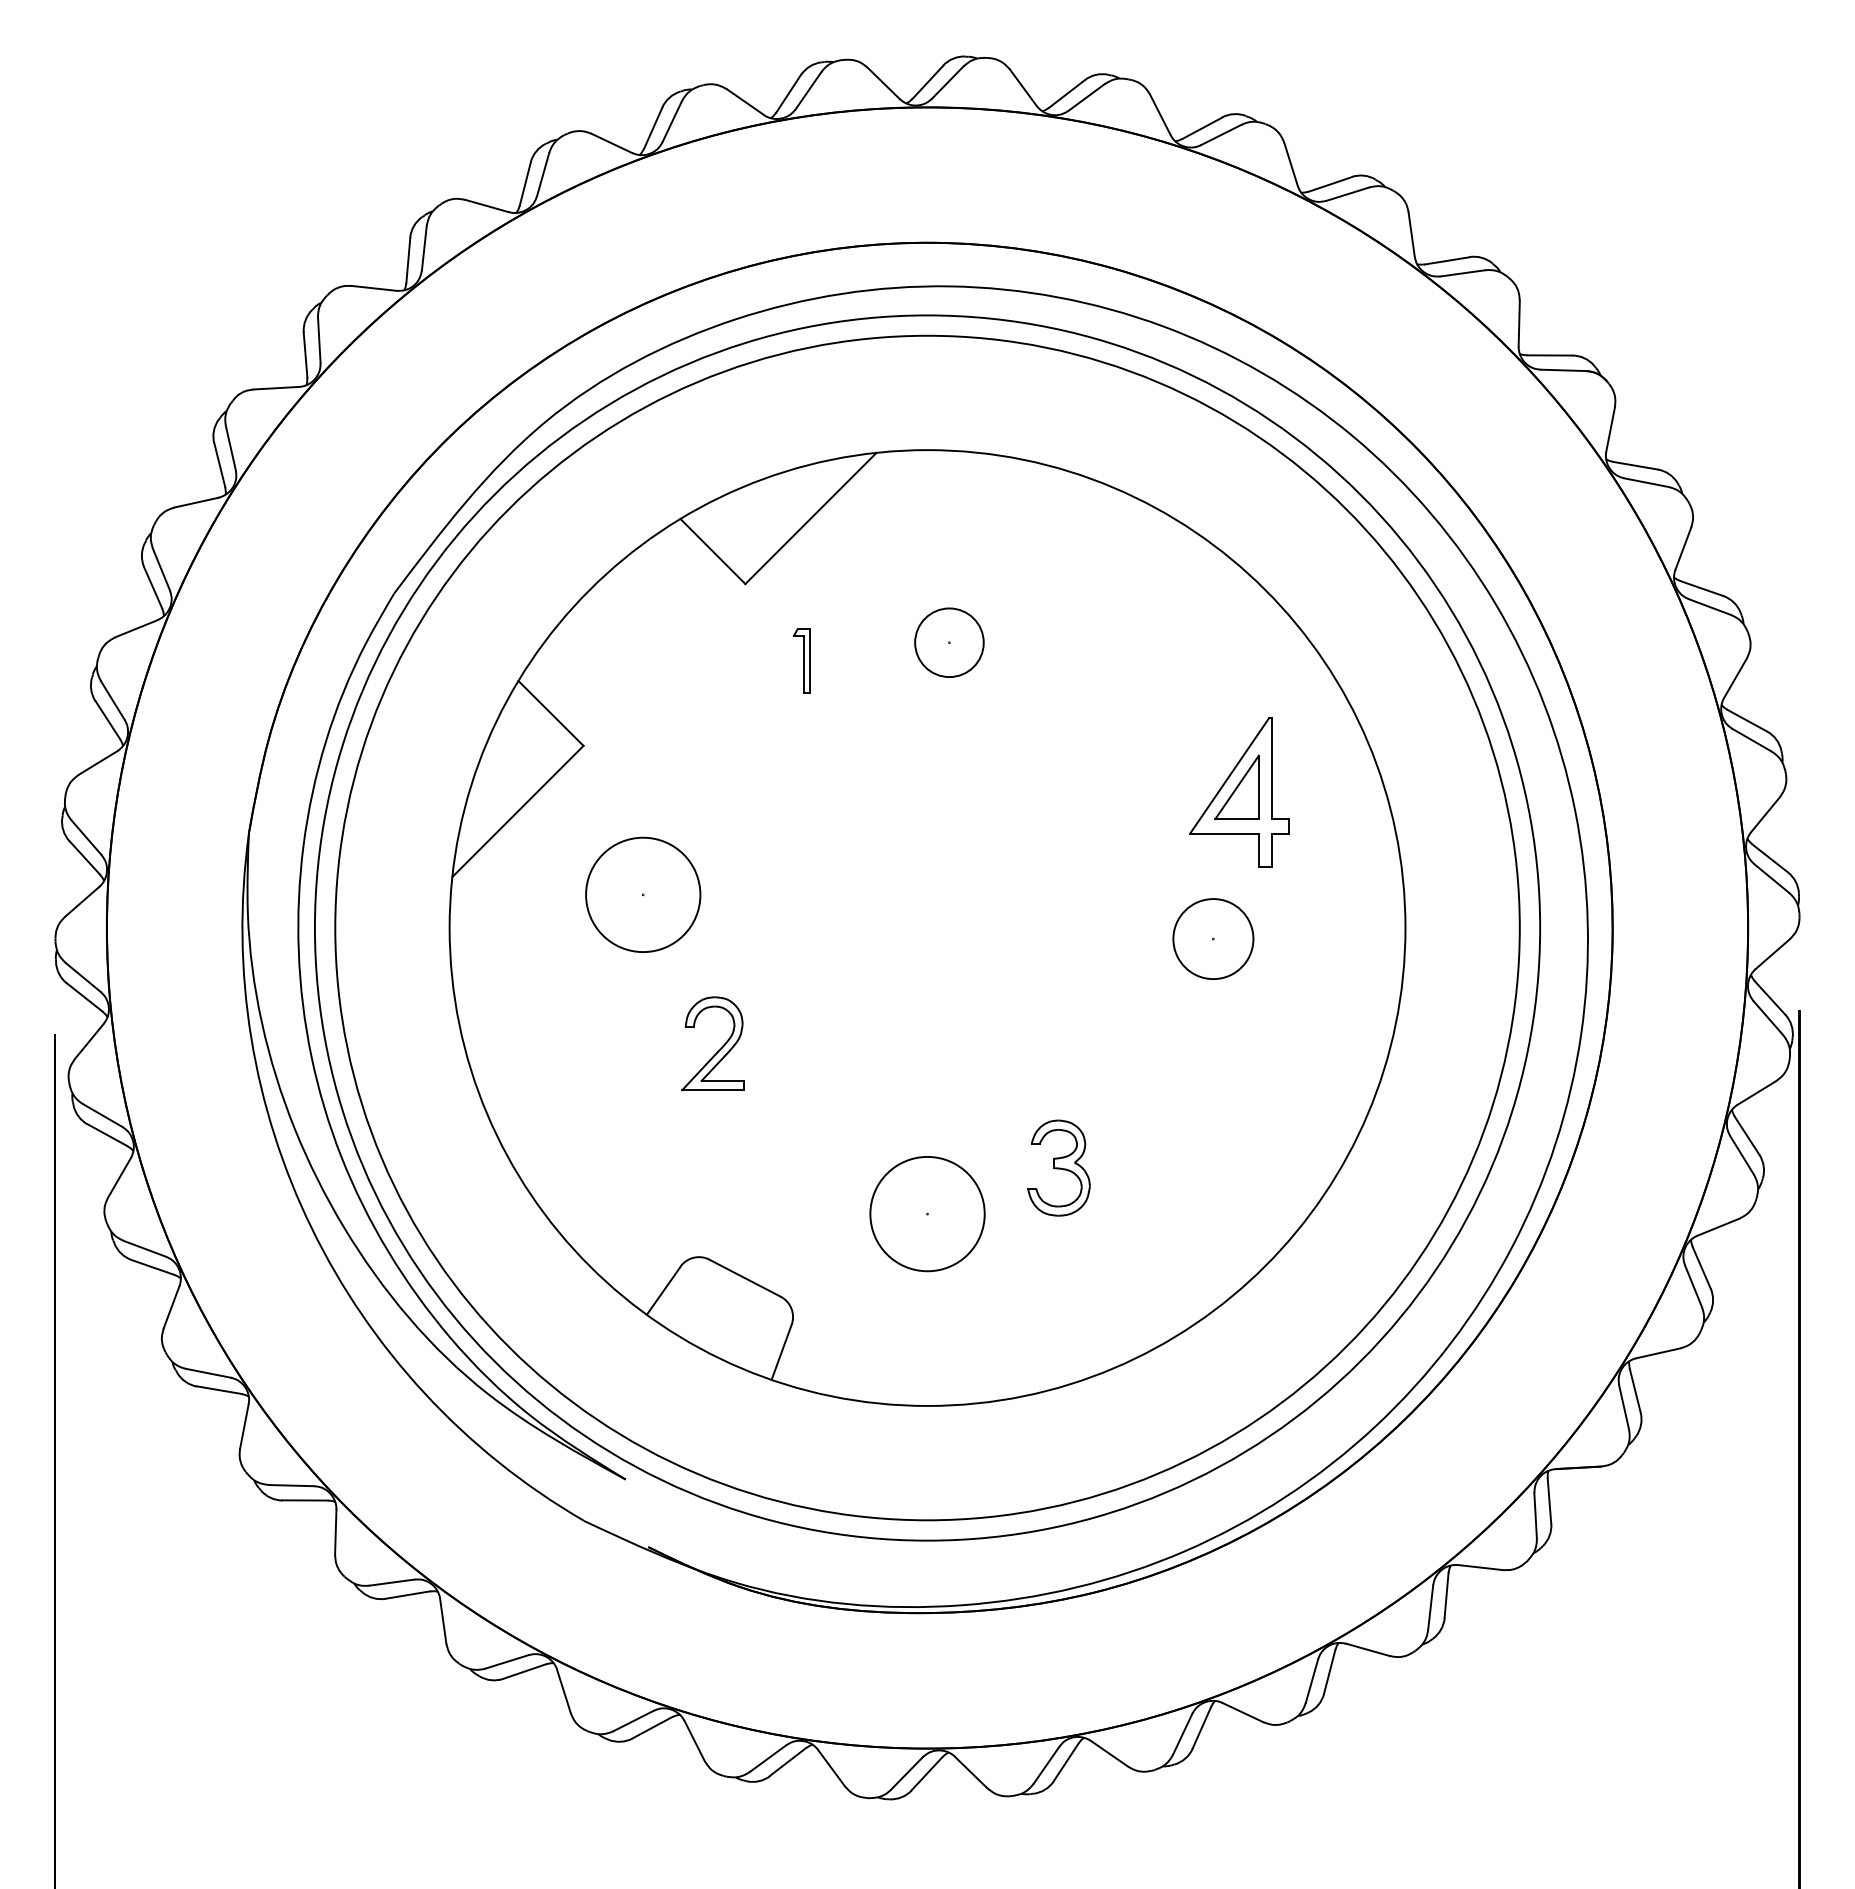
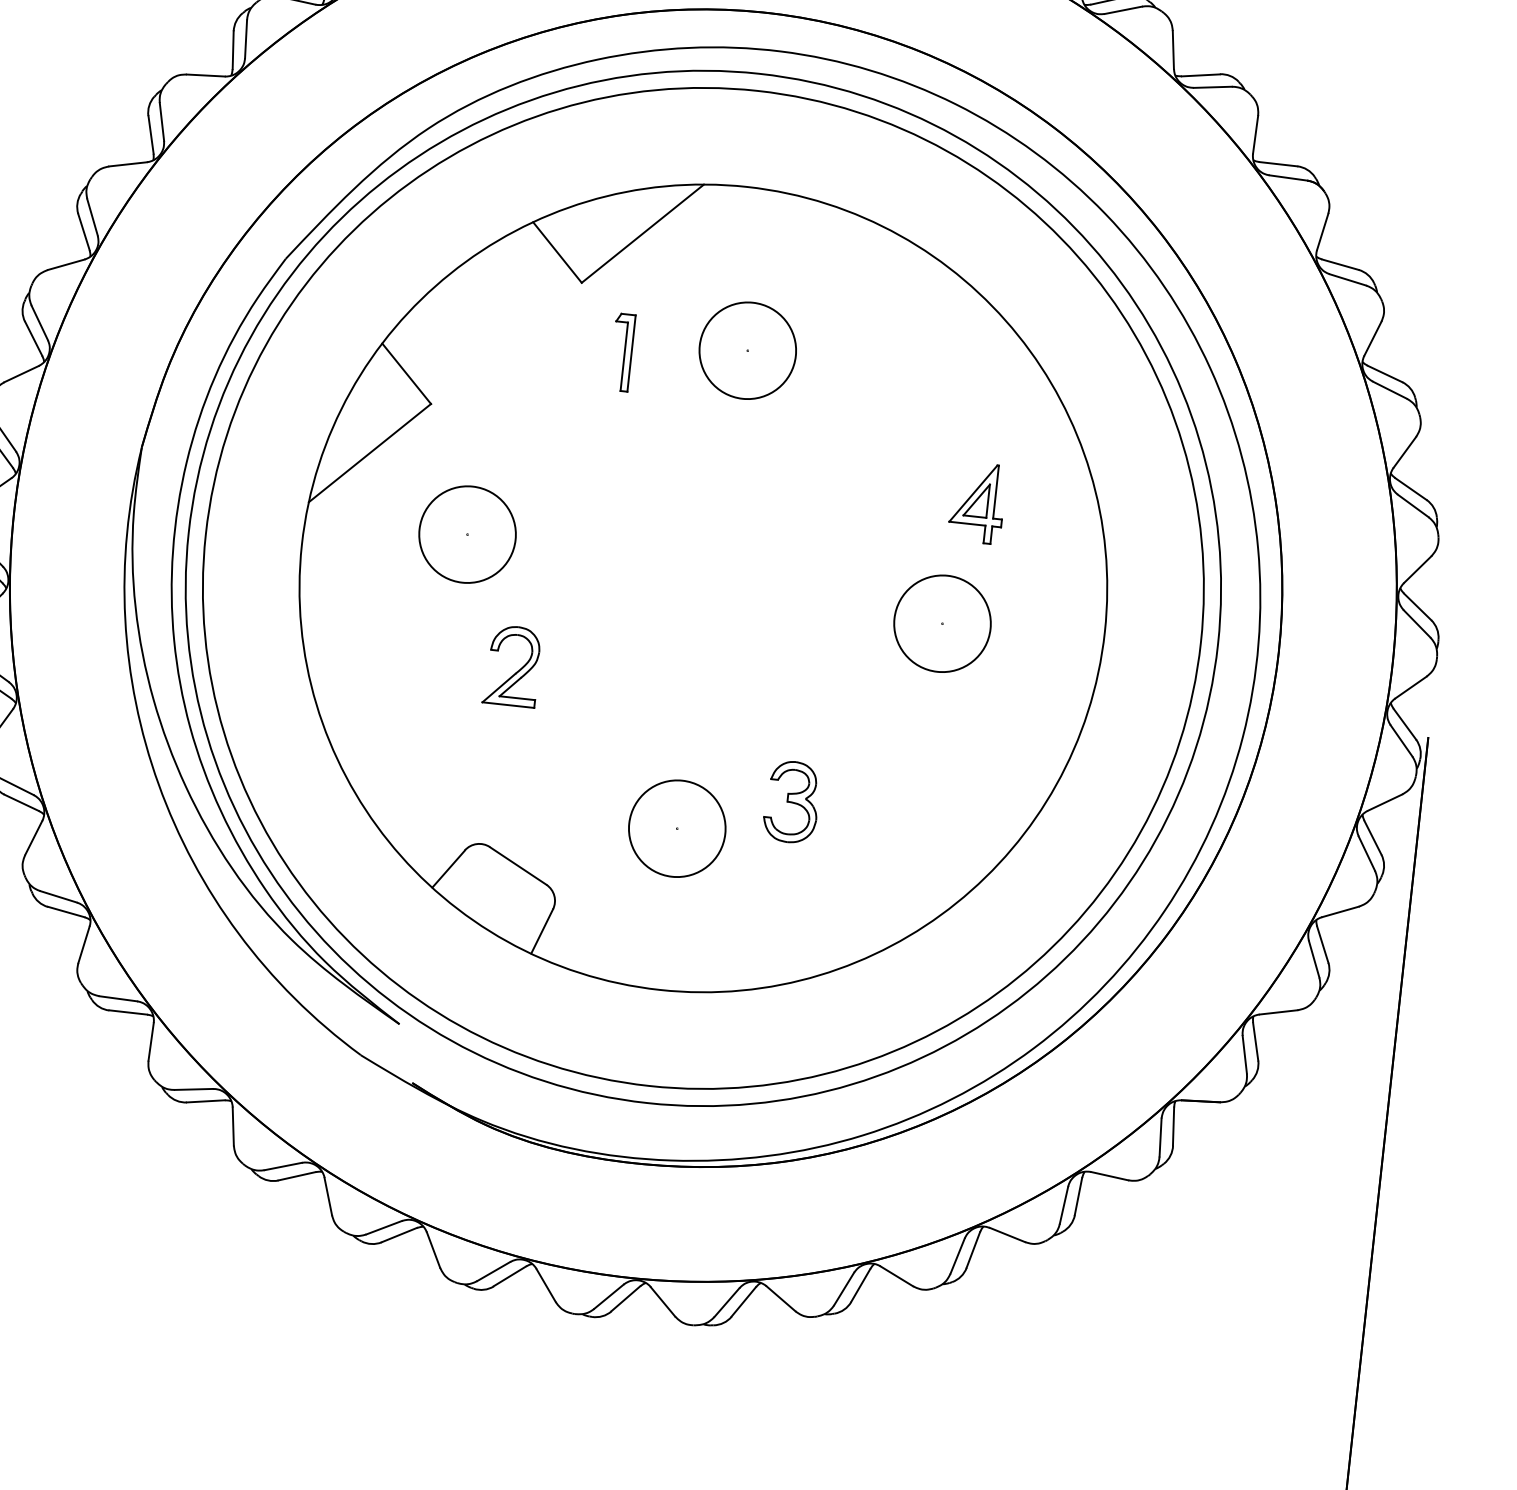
circle: (949, 642) -> (747, 350), size x1.67
part: (801, 660) -> (621, 352), size x1.43
part: (1238, 791) -> (977, 502), size x0.62
circle: (1213, 938) -> (942, 623), size x1.43

